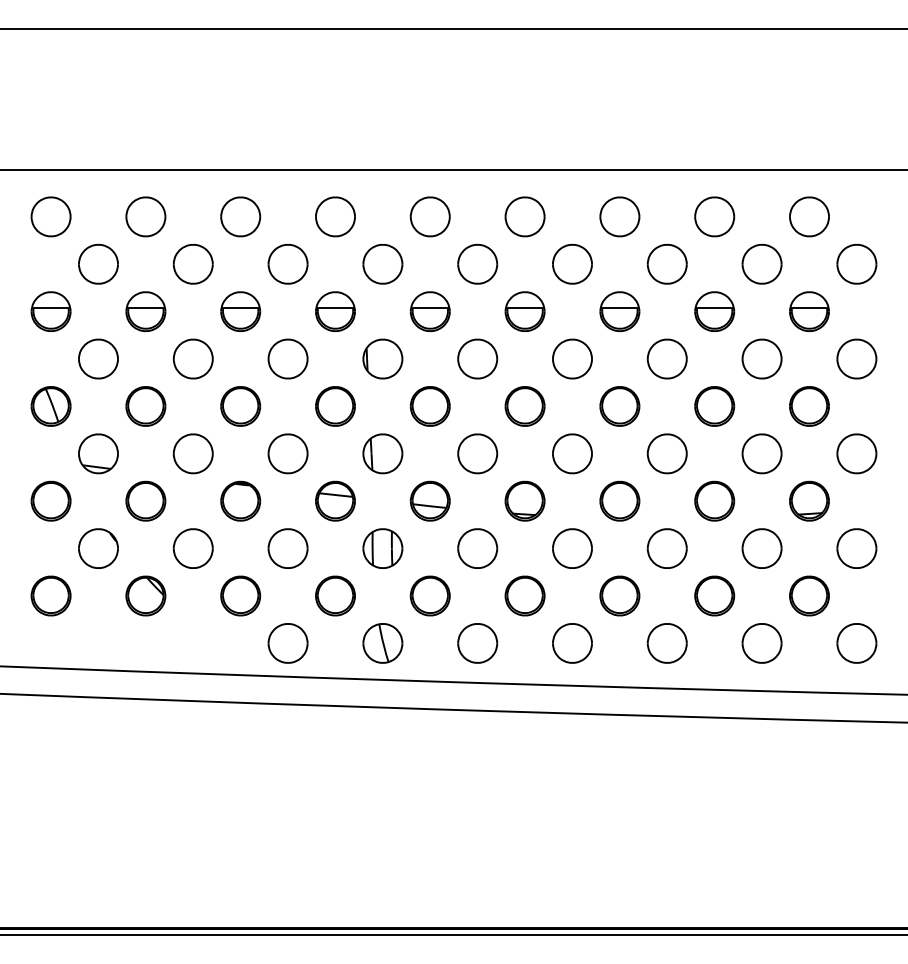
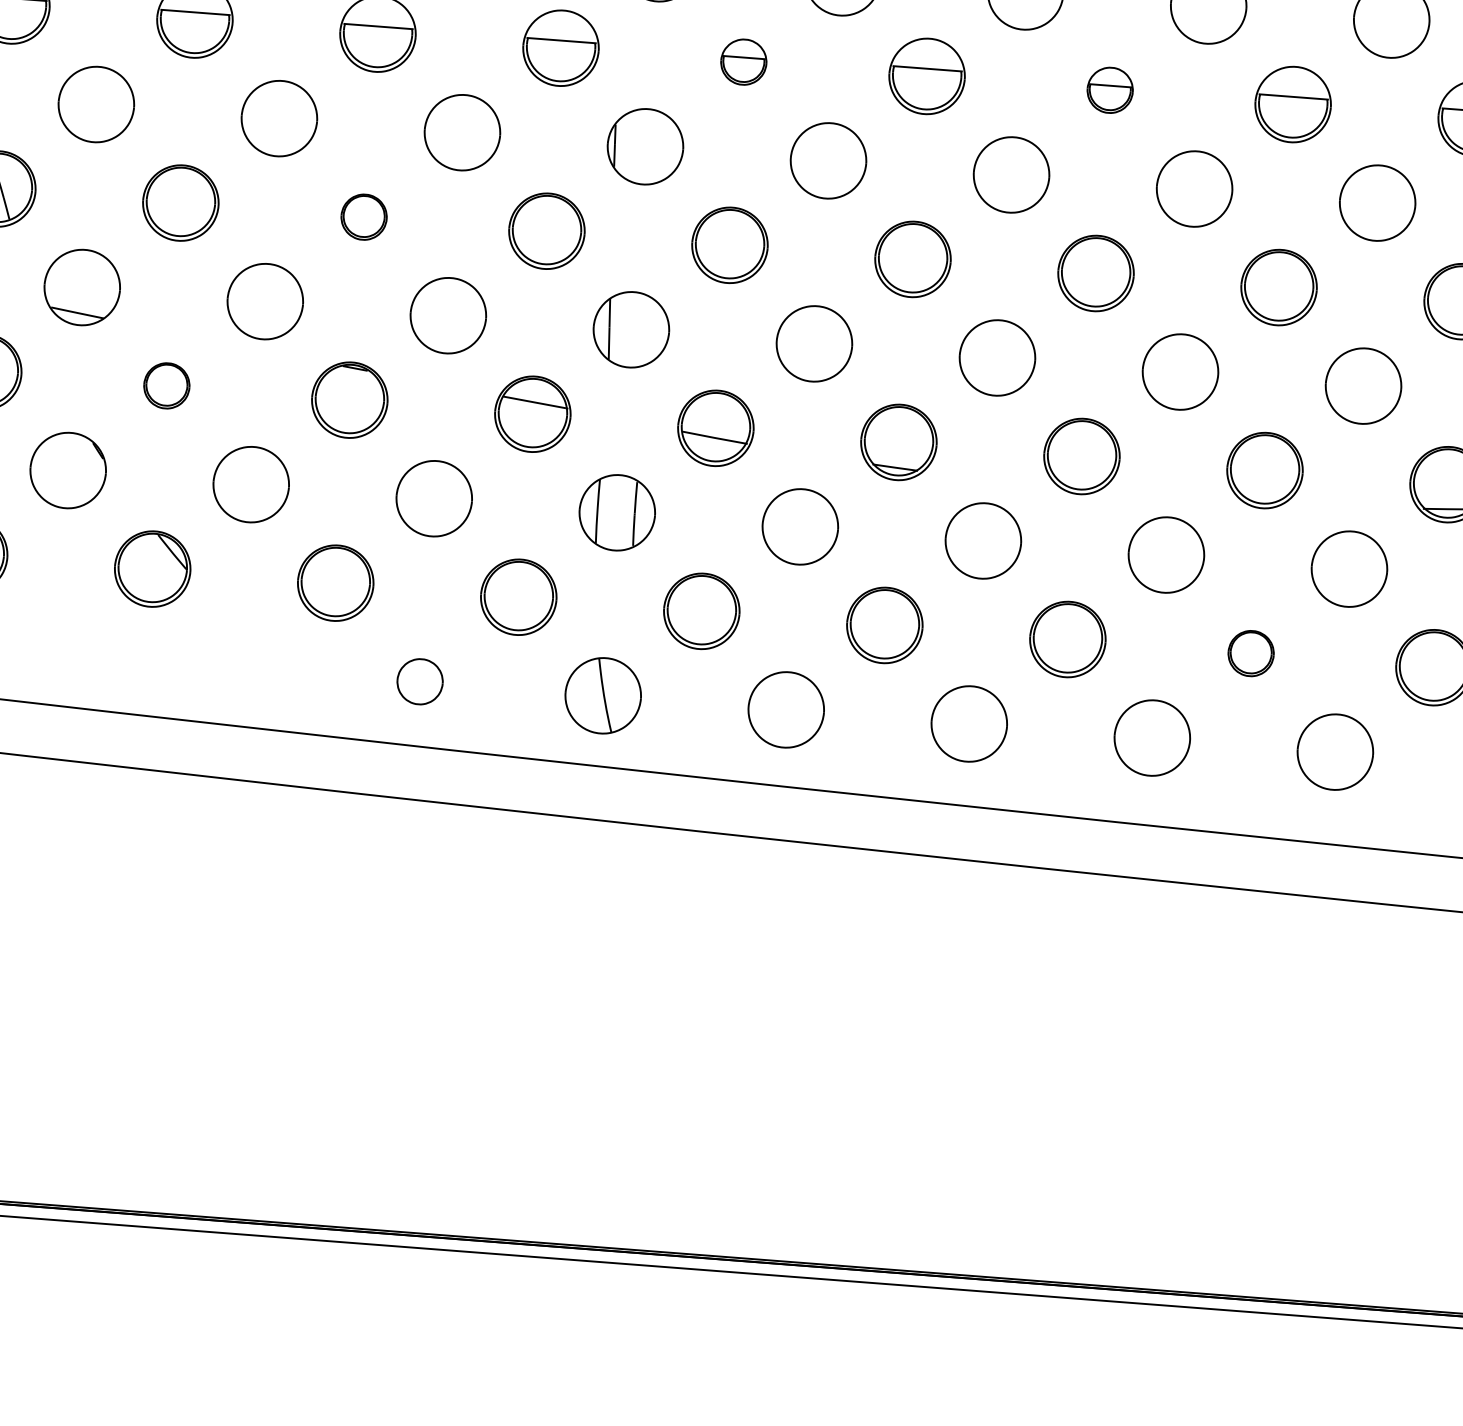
part: (429, 311) -> (742, 61), size x0.6
part: (619, 311) -> (1109, 90), size x0.6
part: (240, 406) -> (363, 217), size x0.6
part: (145, 500) -> (166, 384), size x0.6
part: (714, 595) -> (1250, 652), size x0.6
part: (287, 643) -> (419, 681), size x0.6

